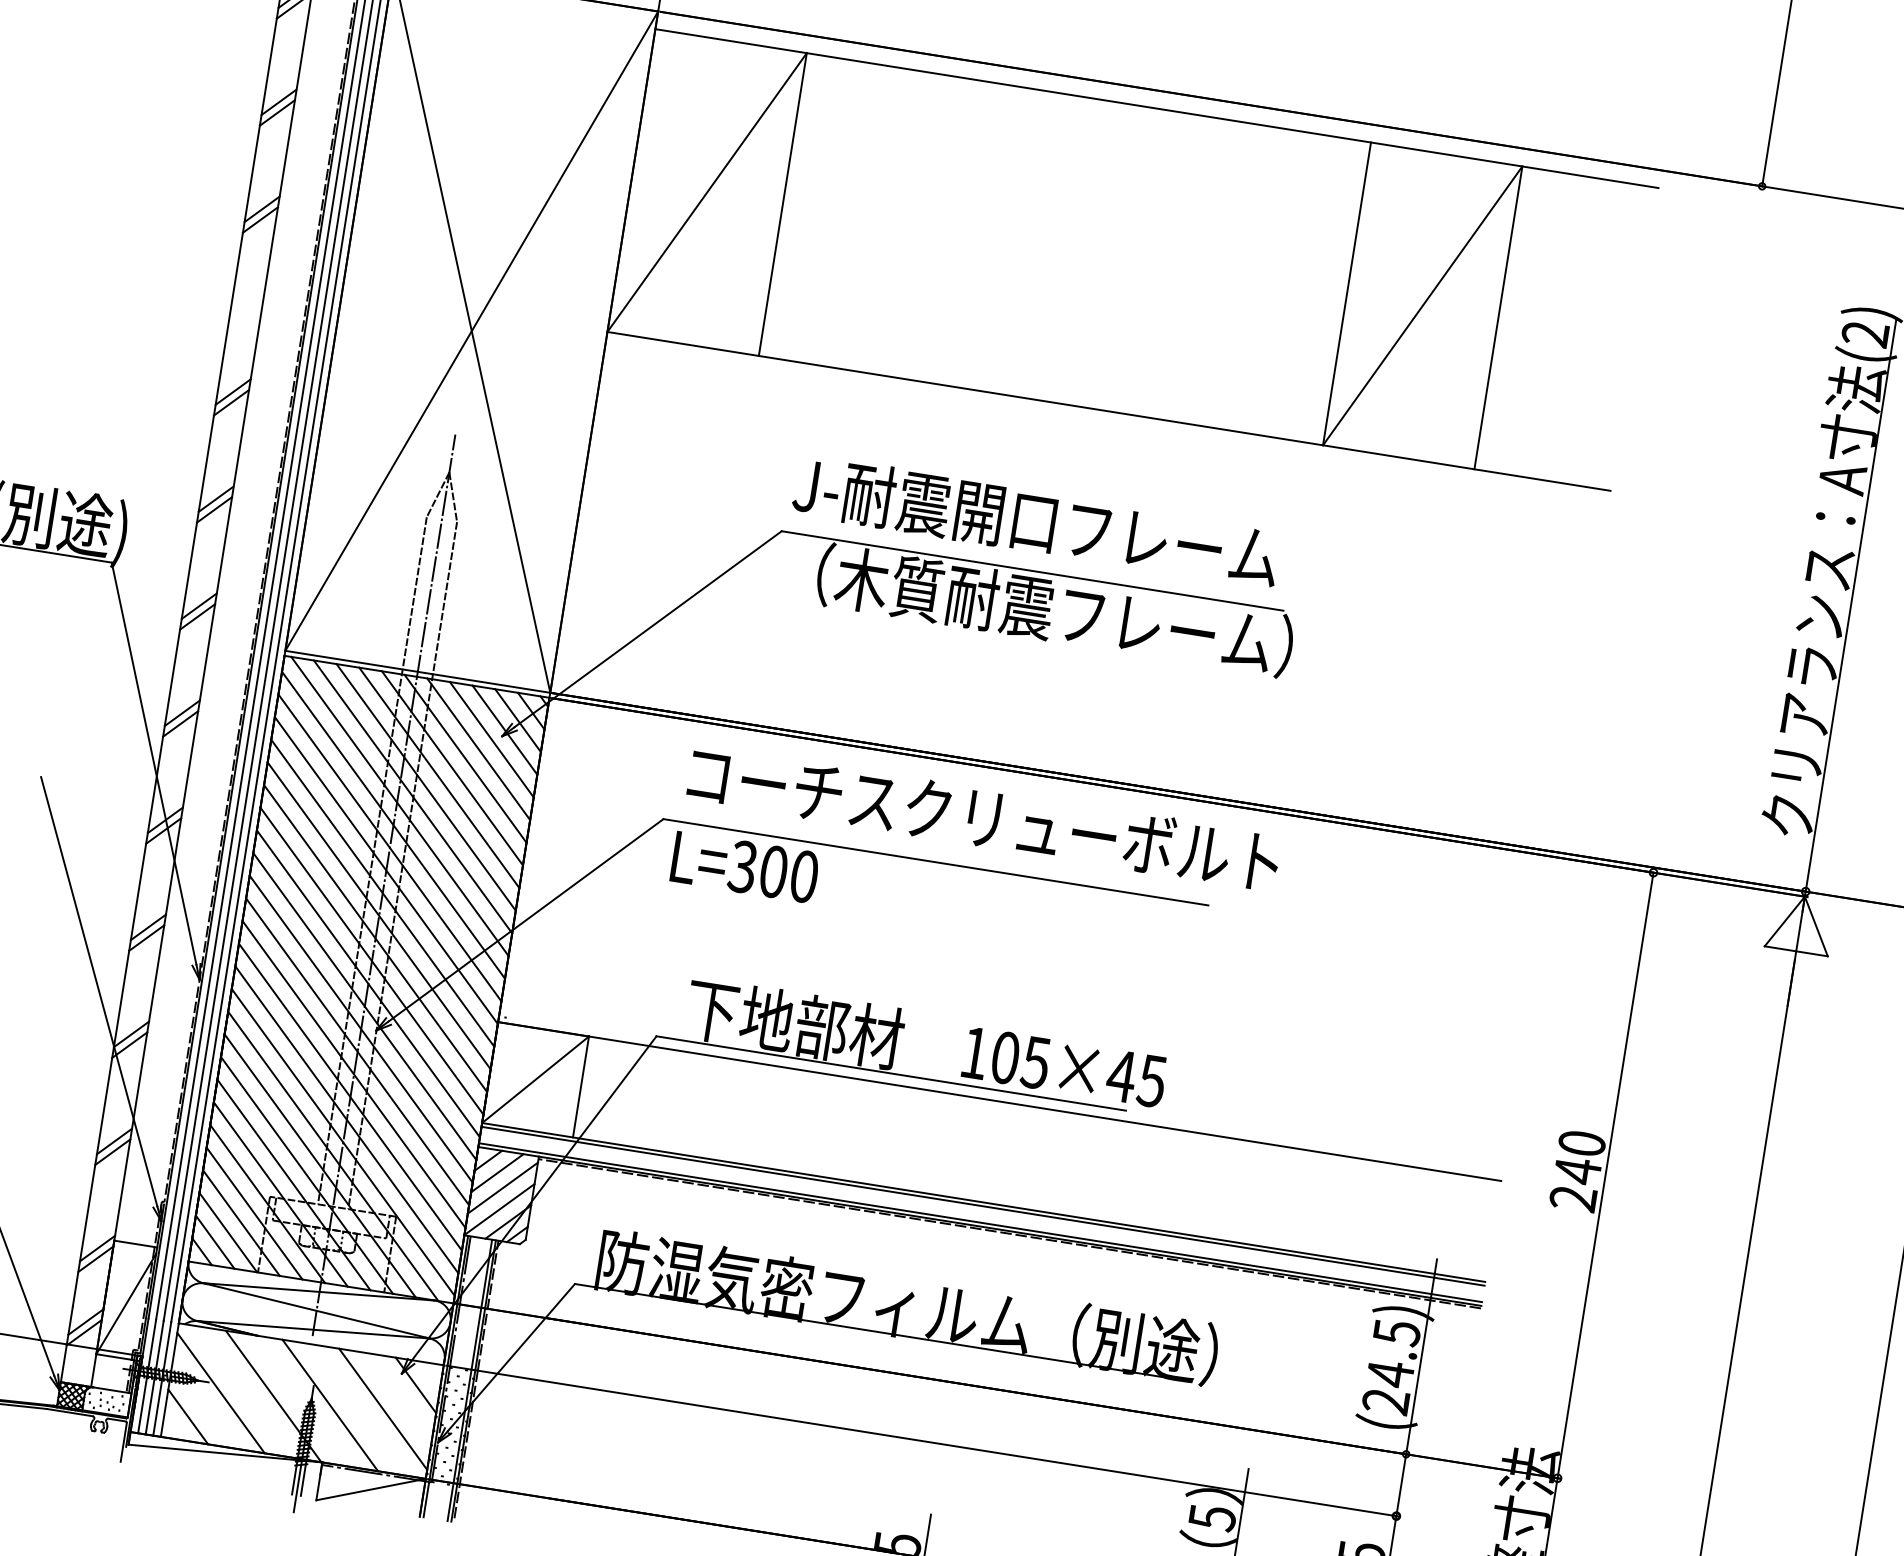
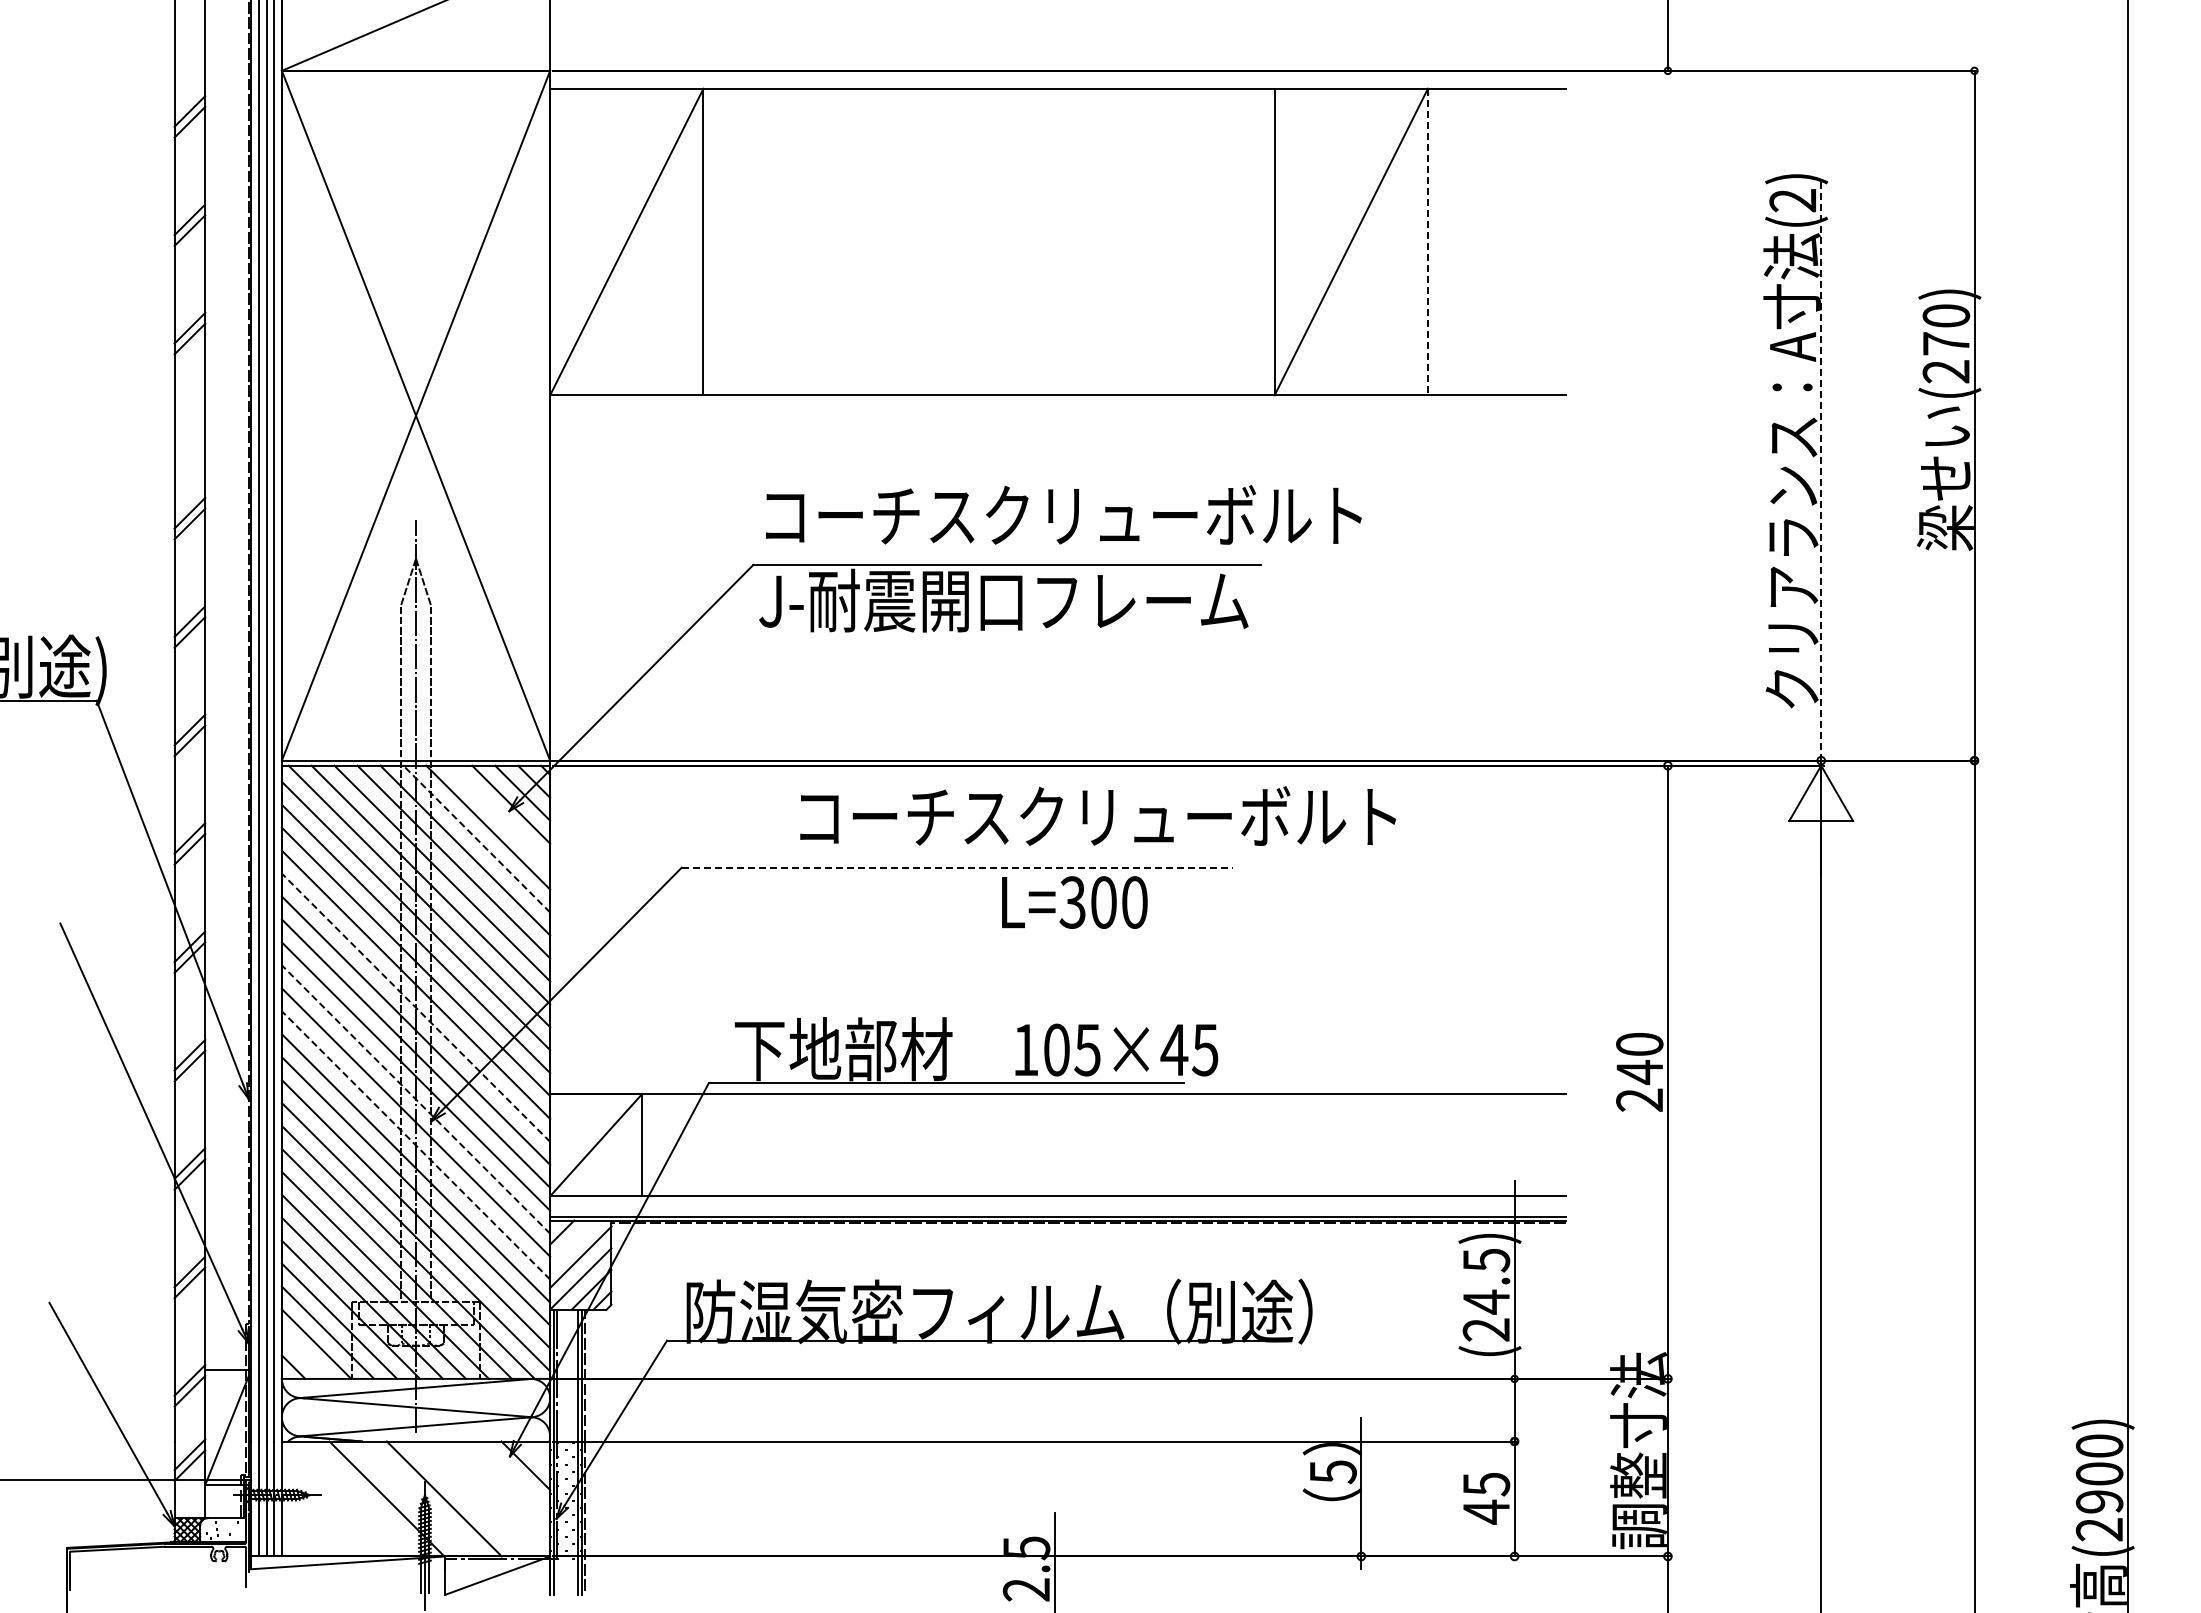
line: (1497, 318) -> (1427, 242), solid -> dashed
text: (1092, 530) -> (1060, 515), J-耐震開口フレーム -> コーチスクリューボルト
line: (1851, 604) -> (1821, 469), solid -> dashed
text: (1036, 607) -> (1017, 600), （木質耐震フレーム） -> J-耐震開口フレーム
line: (491, 739) -> (499, 815), removed
line: (465, 759) -> (476, 839), solid -> dashed
text: (984, 817) -> (1098, 815), moved
line: (935, 862) -> (957, 867), solid -> dashed
text: (744, 867) -> (1074, 902), moved
line: (379, 915) -> (416, 1007), solid -> dashed
line: (365, 1006) -> (416, 1099), solid -> dashed
line: (358, 1052) -> (416, 1145), solid -> dashed
line: (496, 1173) -> (572, 1243), removed
line: (982, 1206) -> (1057, 1200), removed
line: (214, 1241) -> (304, 1355), removed
line: (221, 1392) -> (334, 1503), removed
line: (383, 1409) -> (497, 1494), removed
line: (187, 1416) -> (305, 1532), removed

